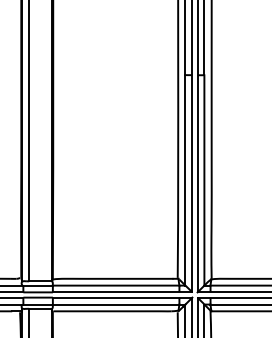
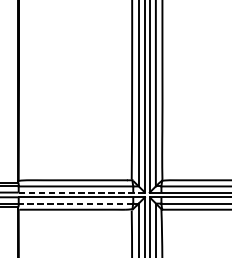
line: (122, 292) -> (81, 192), solid -> dashed
line: (115, 304) -> (75, 203), solid -> dashed

